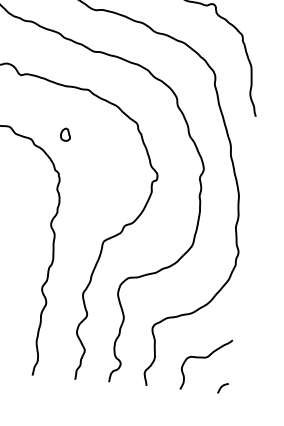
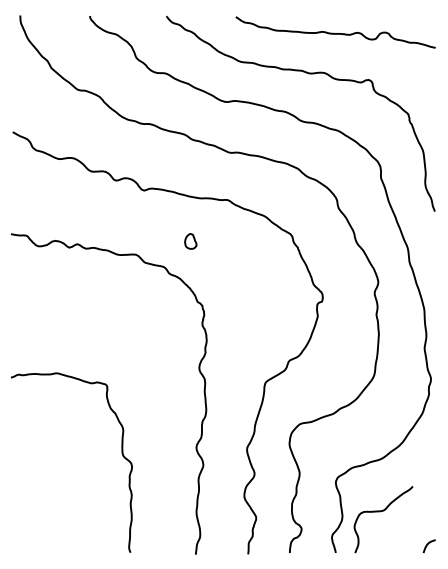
part: (65, 134) -> (190, 241), moved
curve: (204, 358) -> (380, 512), moved

